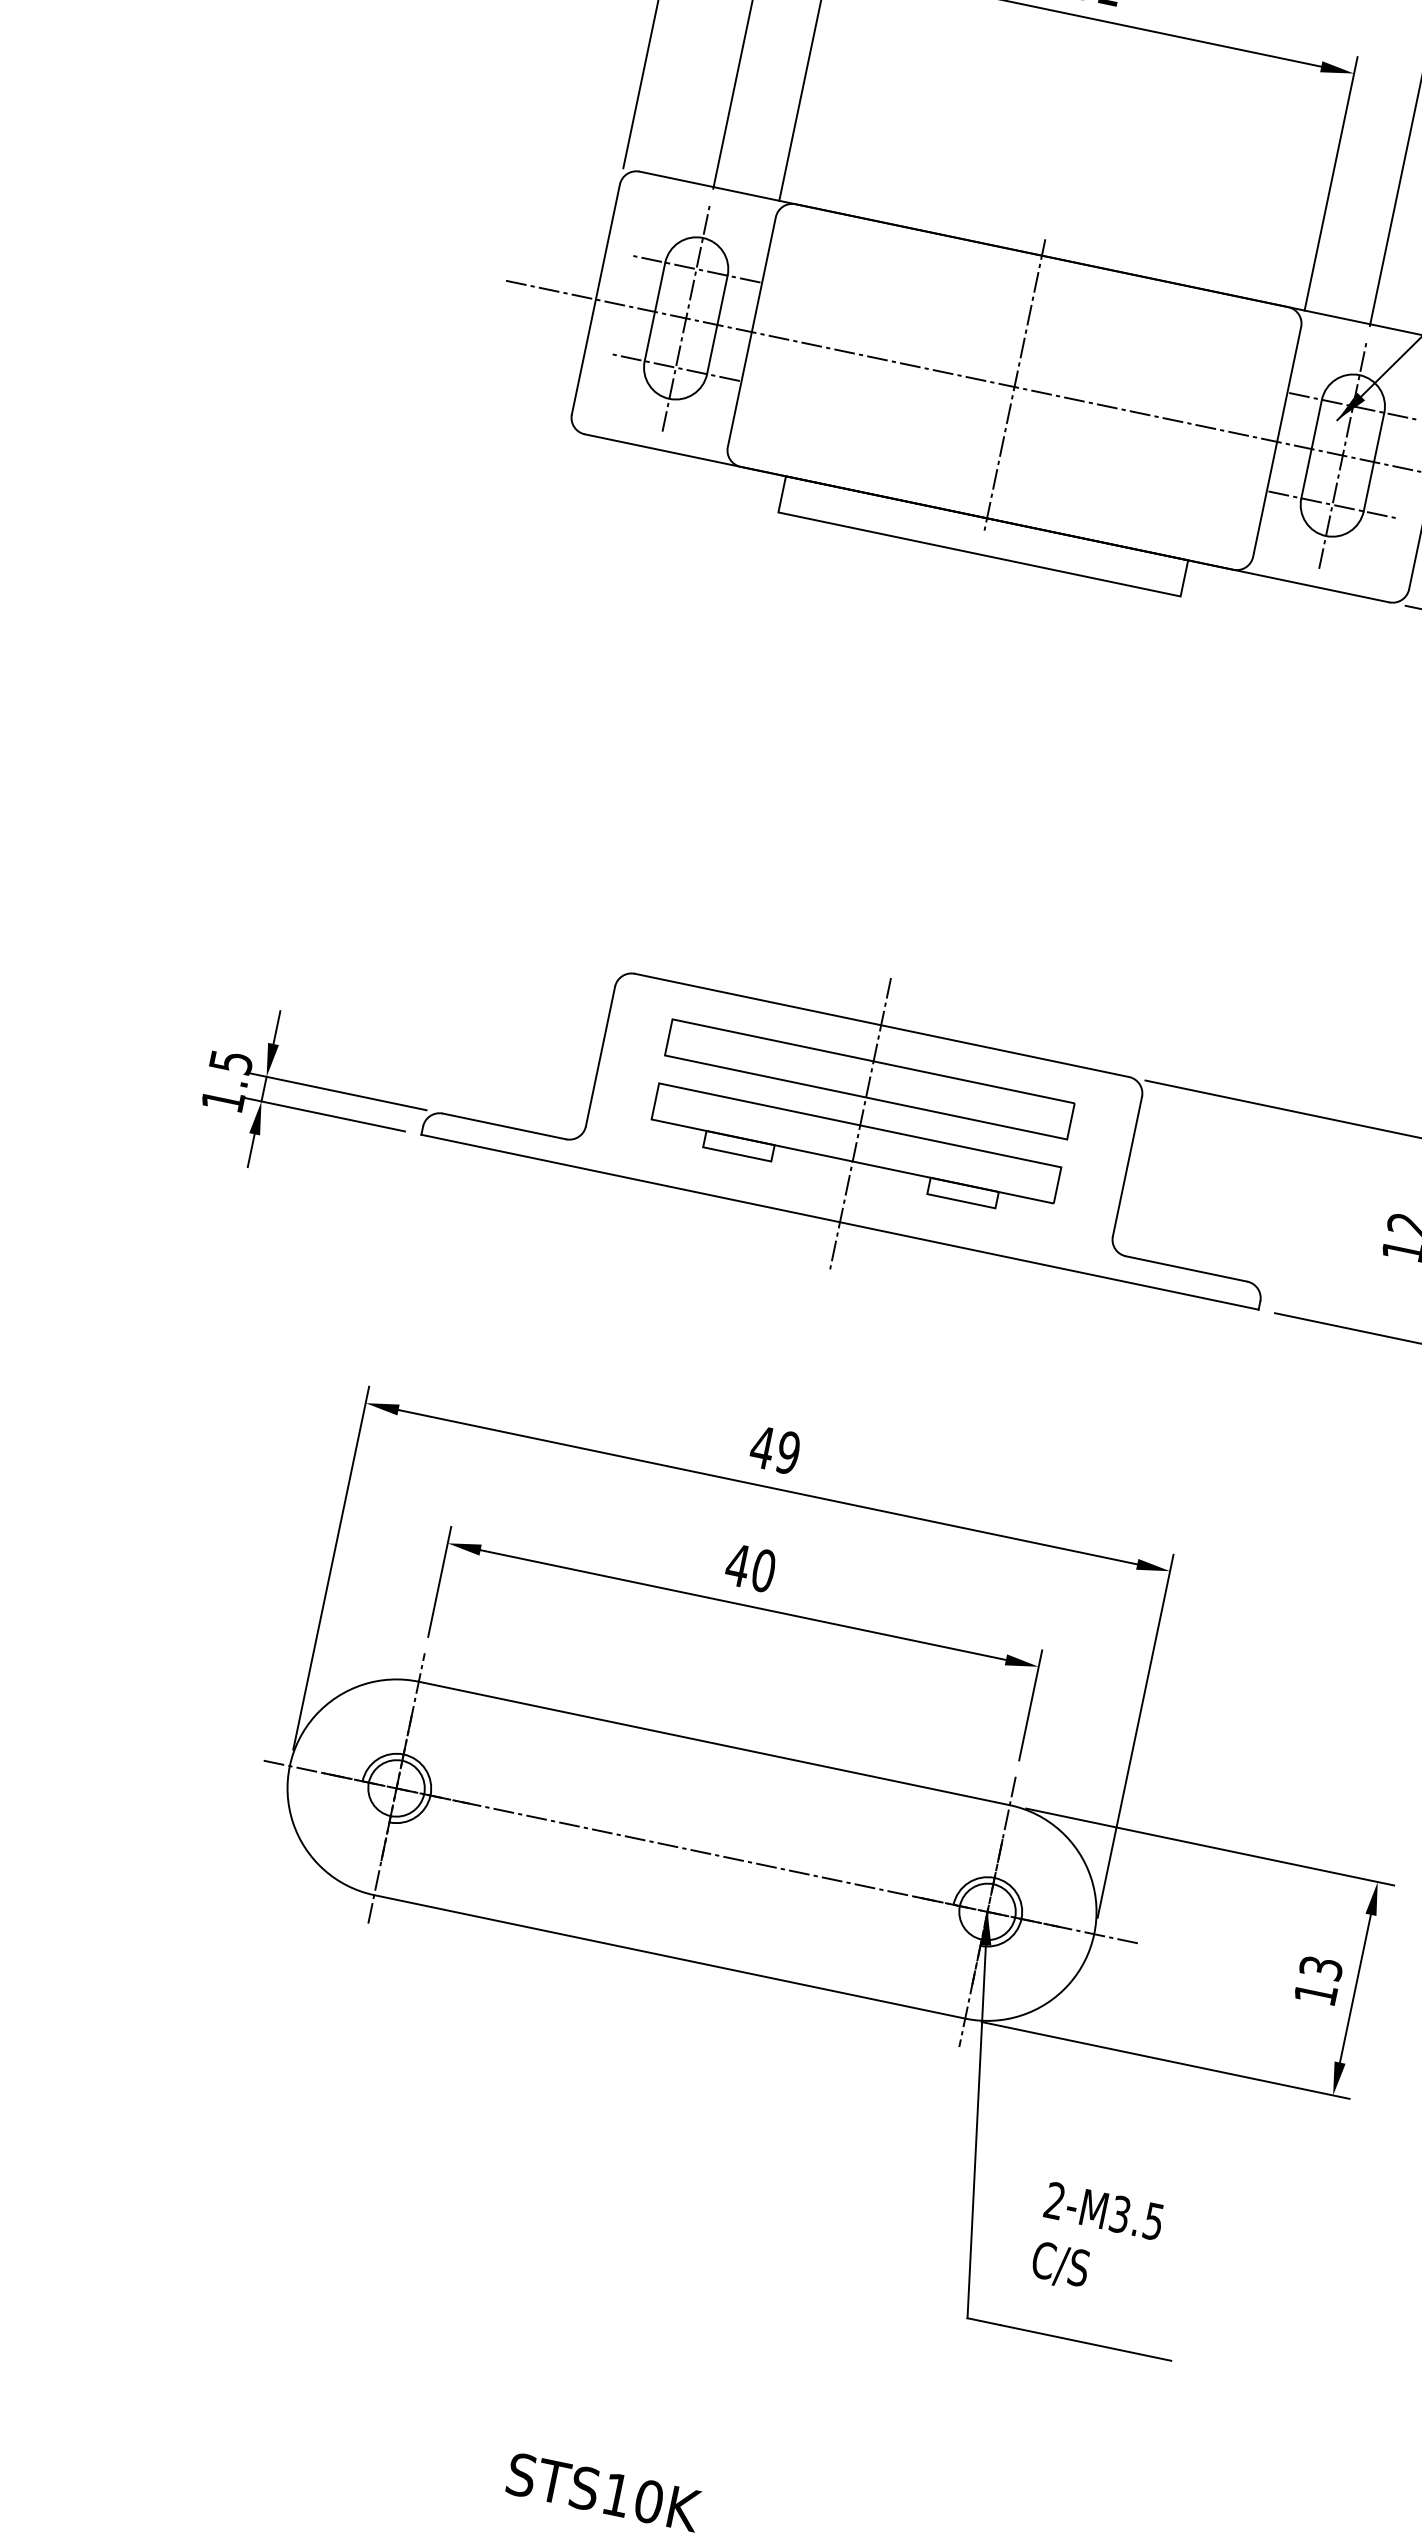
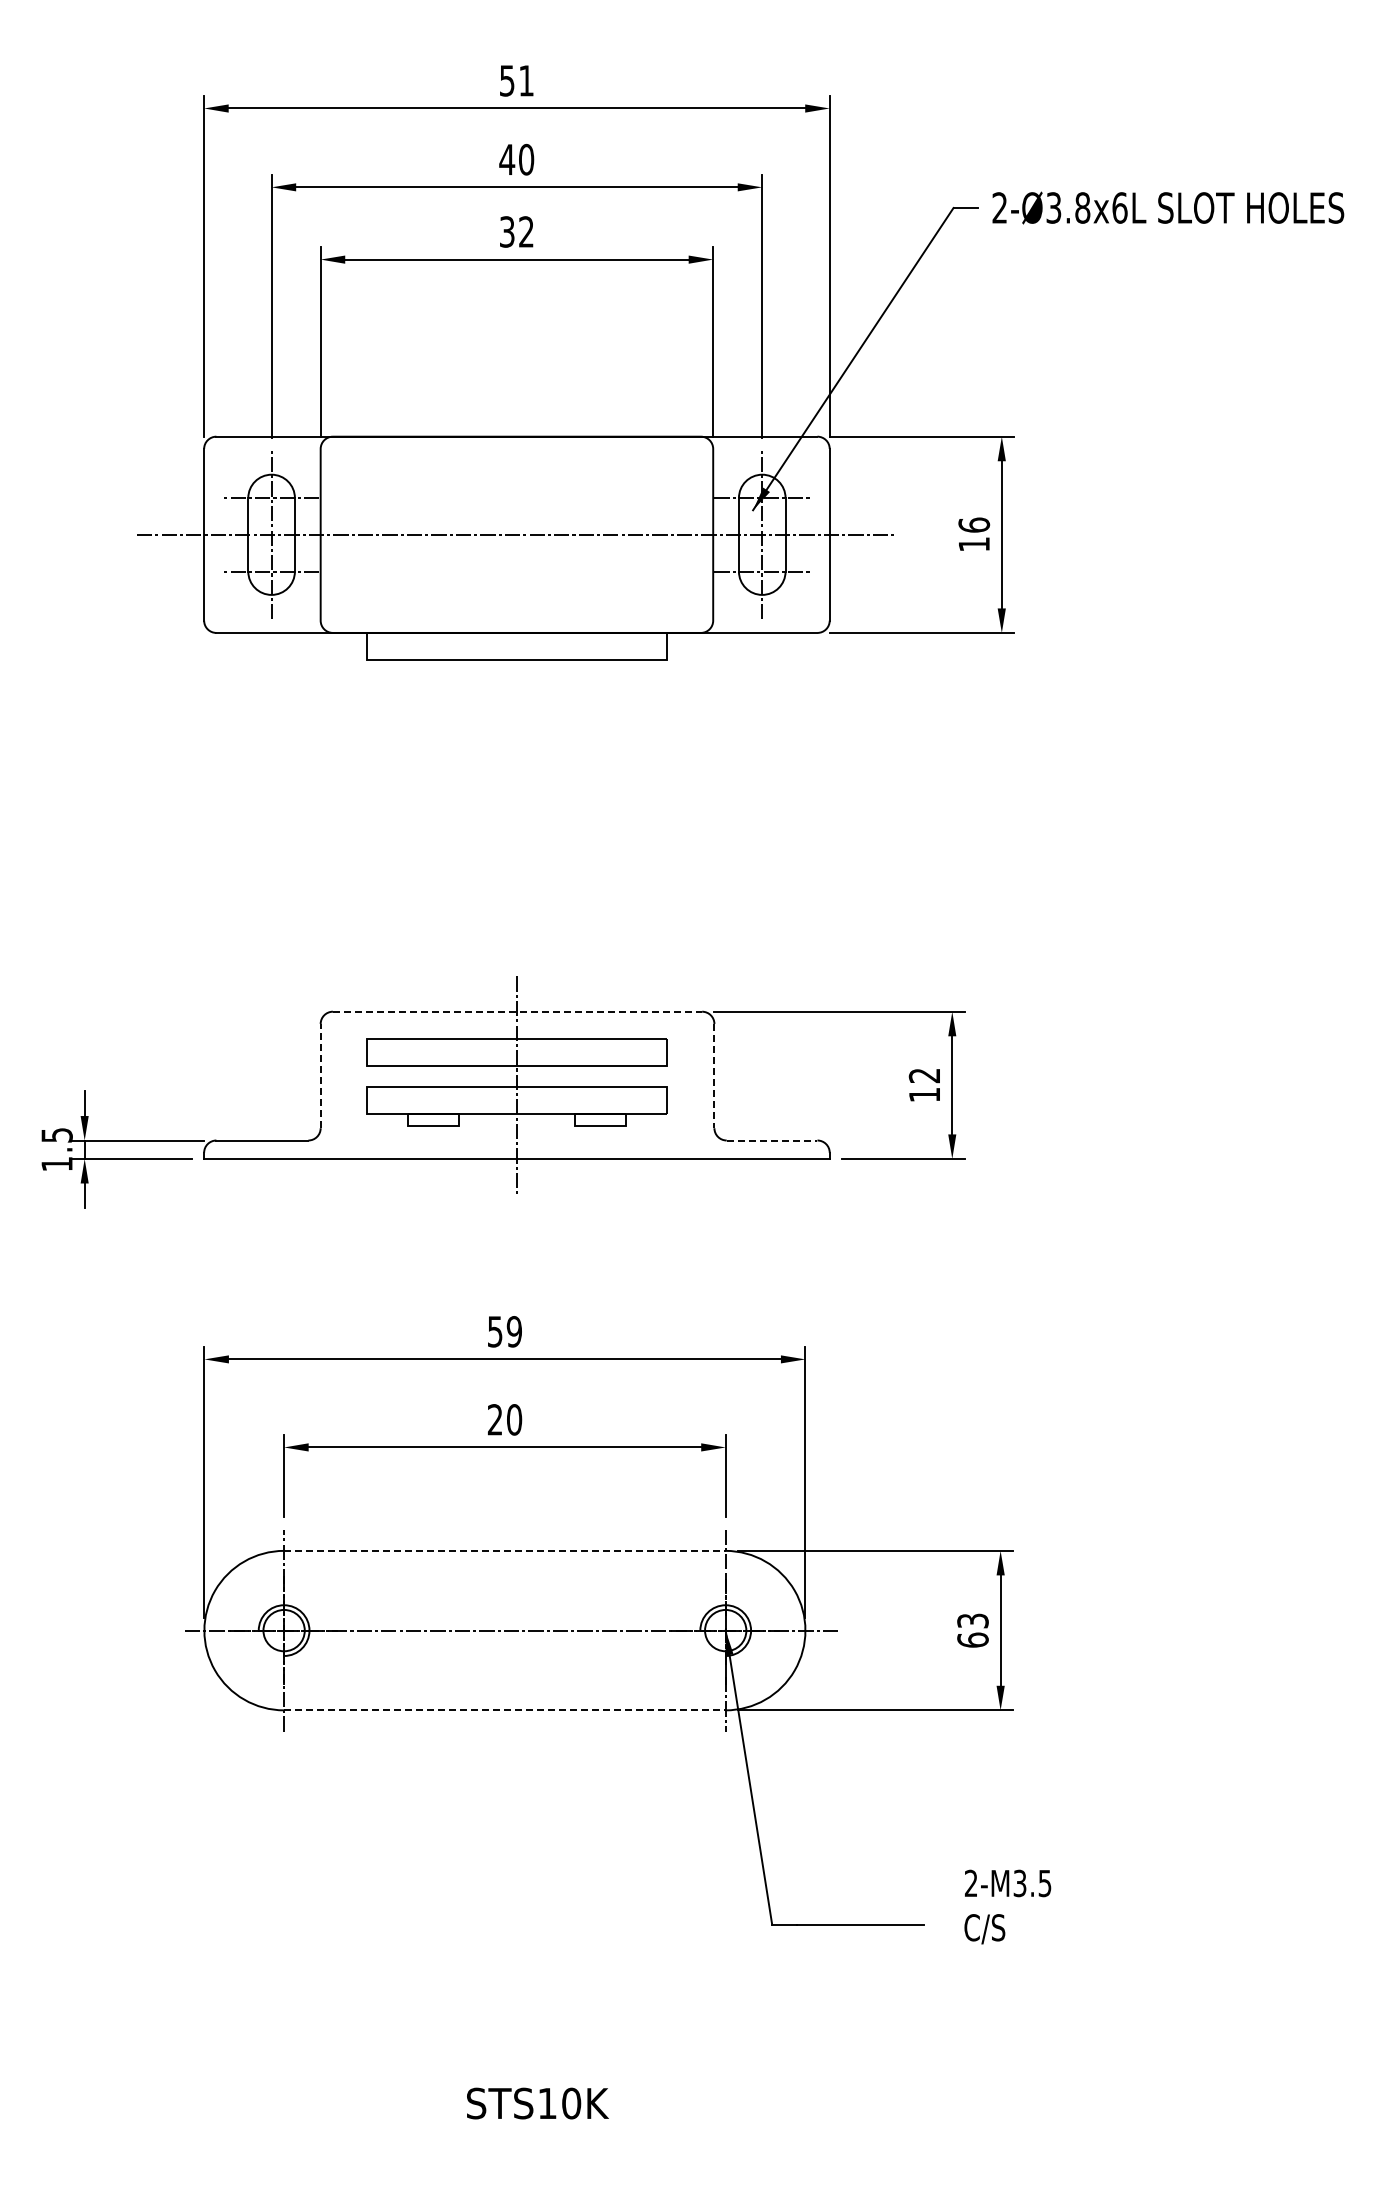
line: (1014, 386) -> (516, 534), removed
line: (881, 1025) -> (517, 1011), solid -> dashed
line: (600, 1055) -> (320, 1075), solid -> dashed
line: (1127, 1167) -> (714, 1076), solid -> dashed
line: (1187, 1269) -> (772, 1140), solid -> dashed
text: (763, 1447) -> (495, 1331), 49 -> 59
text: (738, 1564) -> (495, 1419), 40 -> 20
line: (713, 1742) -> (504, 1550), solid -> dashed
line: (669, 1956) -> (504, 1710), solid -> dashed
text: (1315, 1992) -> (972, 1639), 13 -> 63
text: (1097, 2241) -> (1007, 1906), moved

